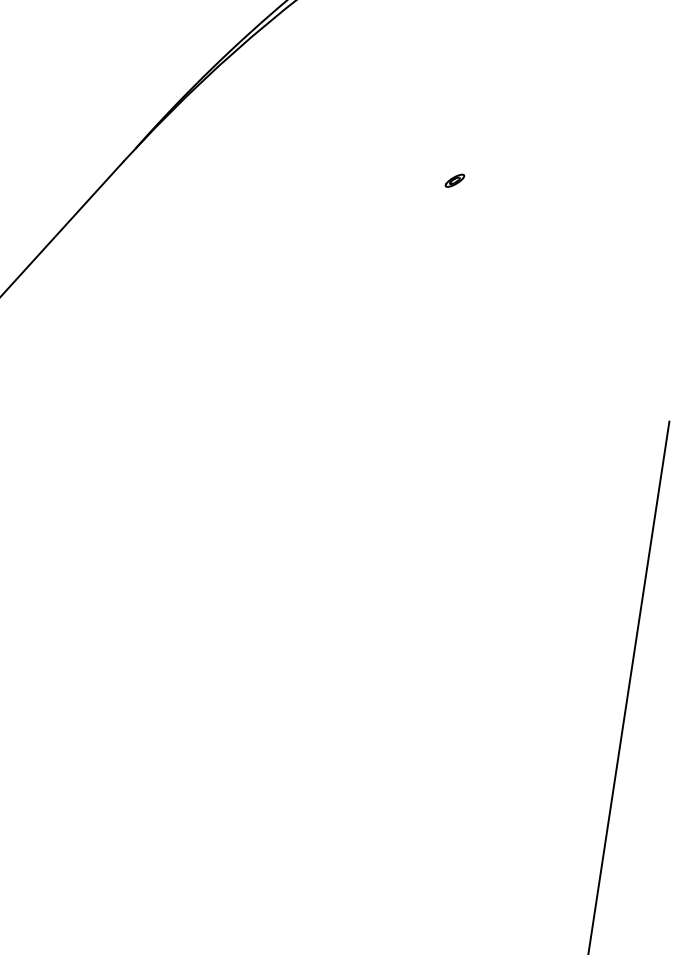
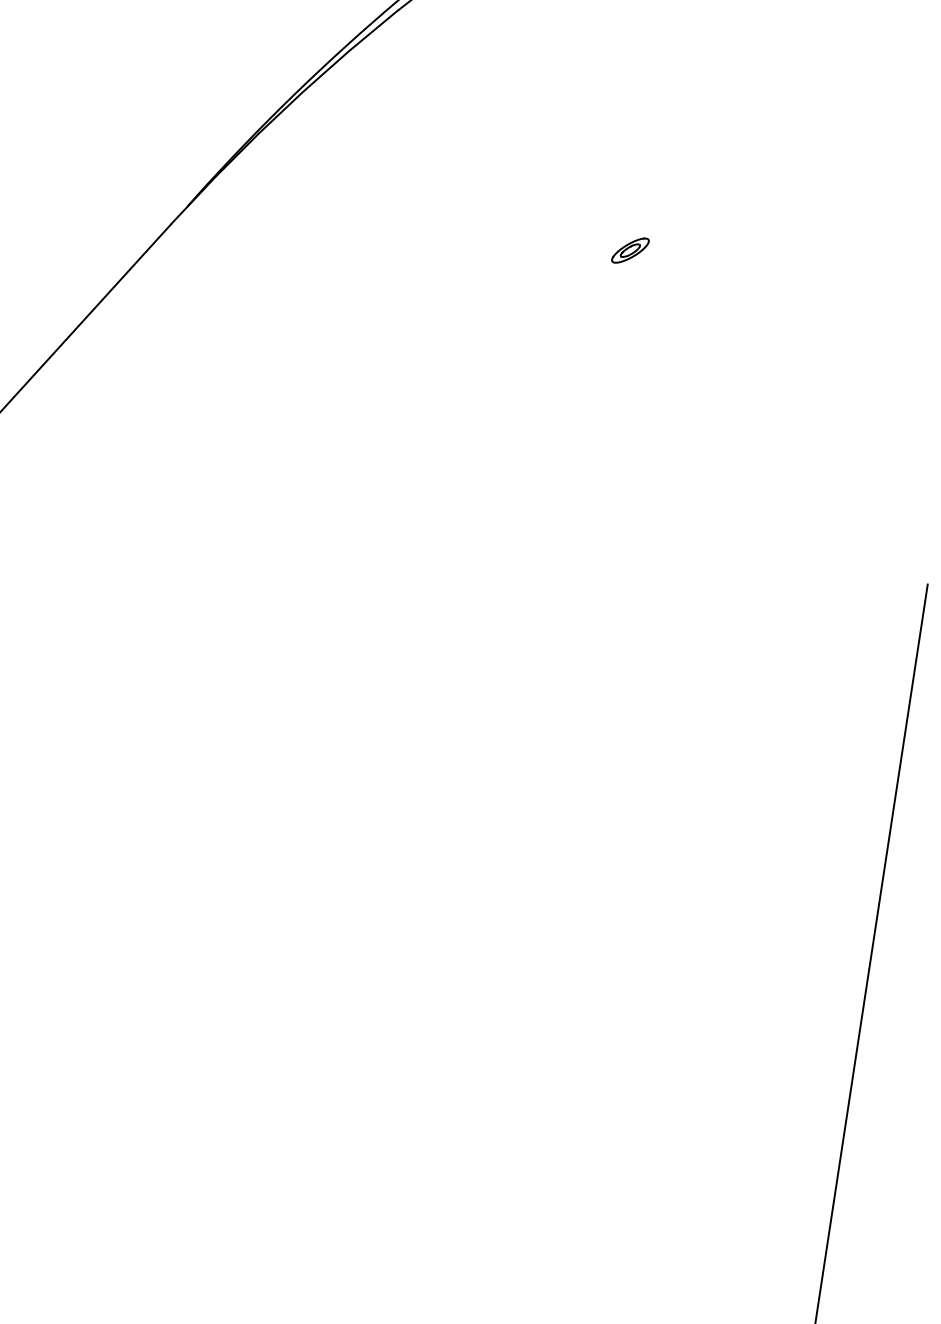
part: (454, 180) -> (629, 250), size x1.43

